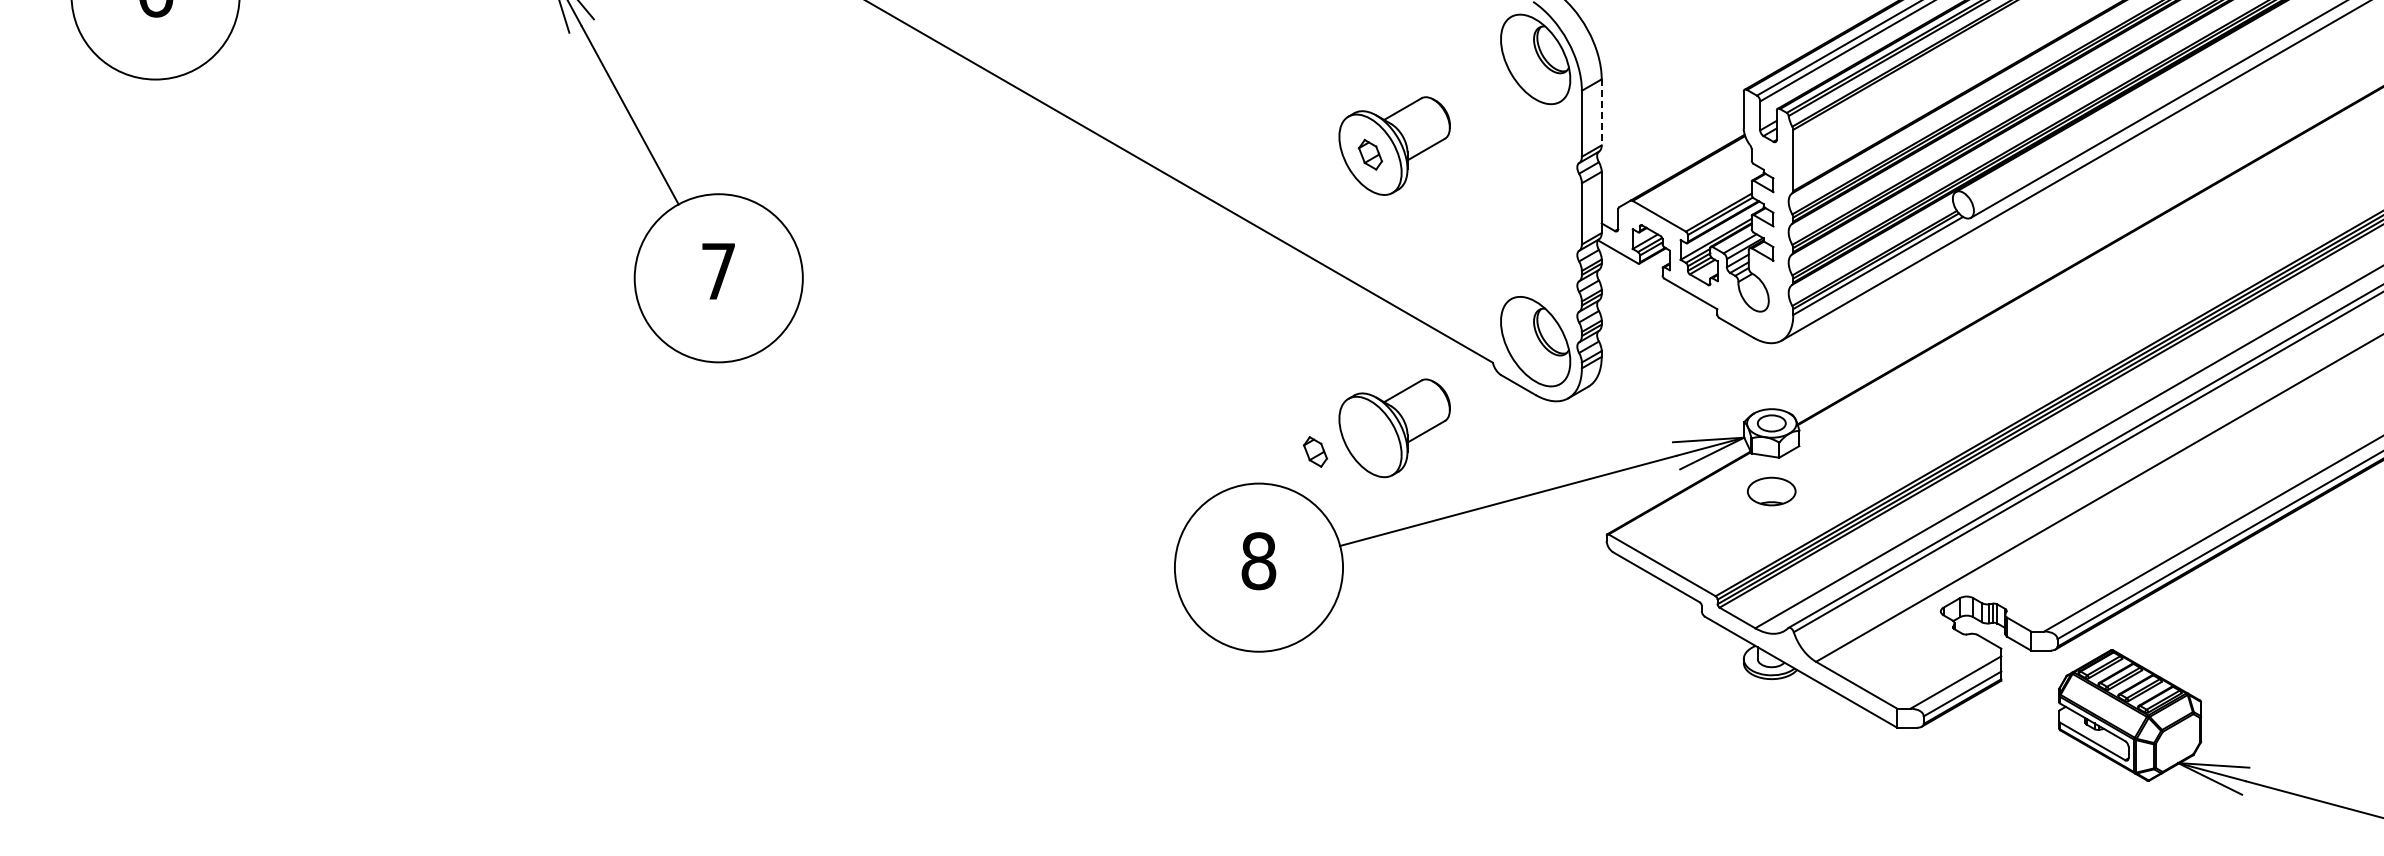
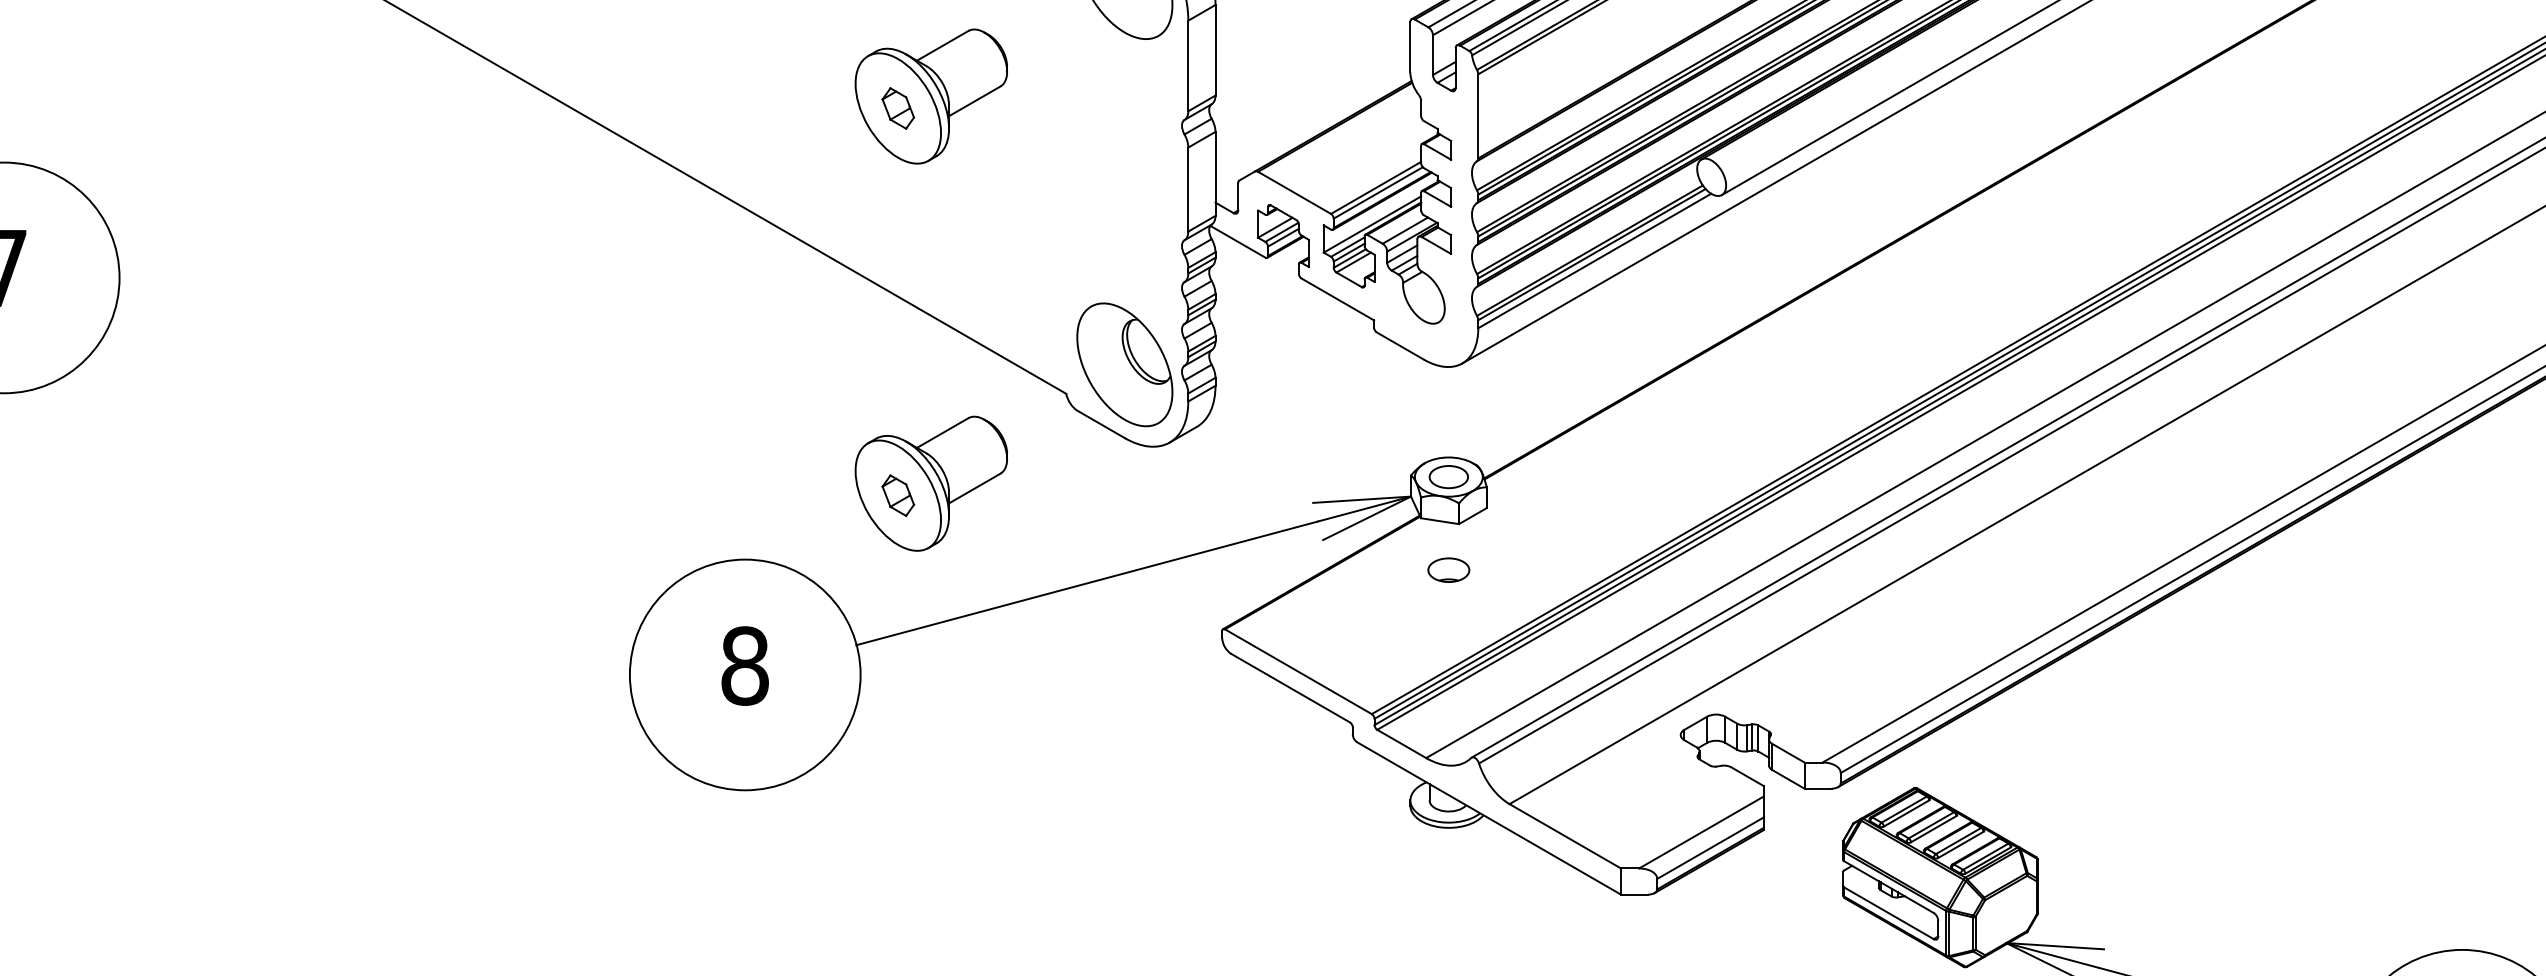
line: (1601, 112) -> (1215, 50), dashed -> solid
part: (1315, 451) -> (898, 494), moved
part: (1771, 490) -> (1448, 569), size x0.62

